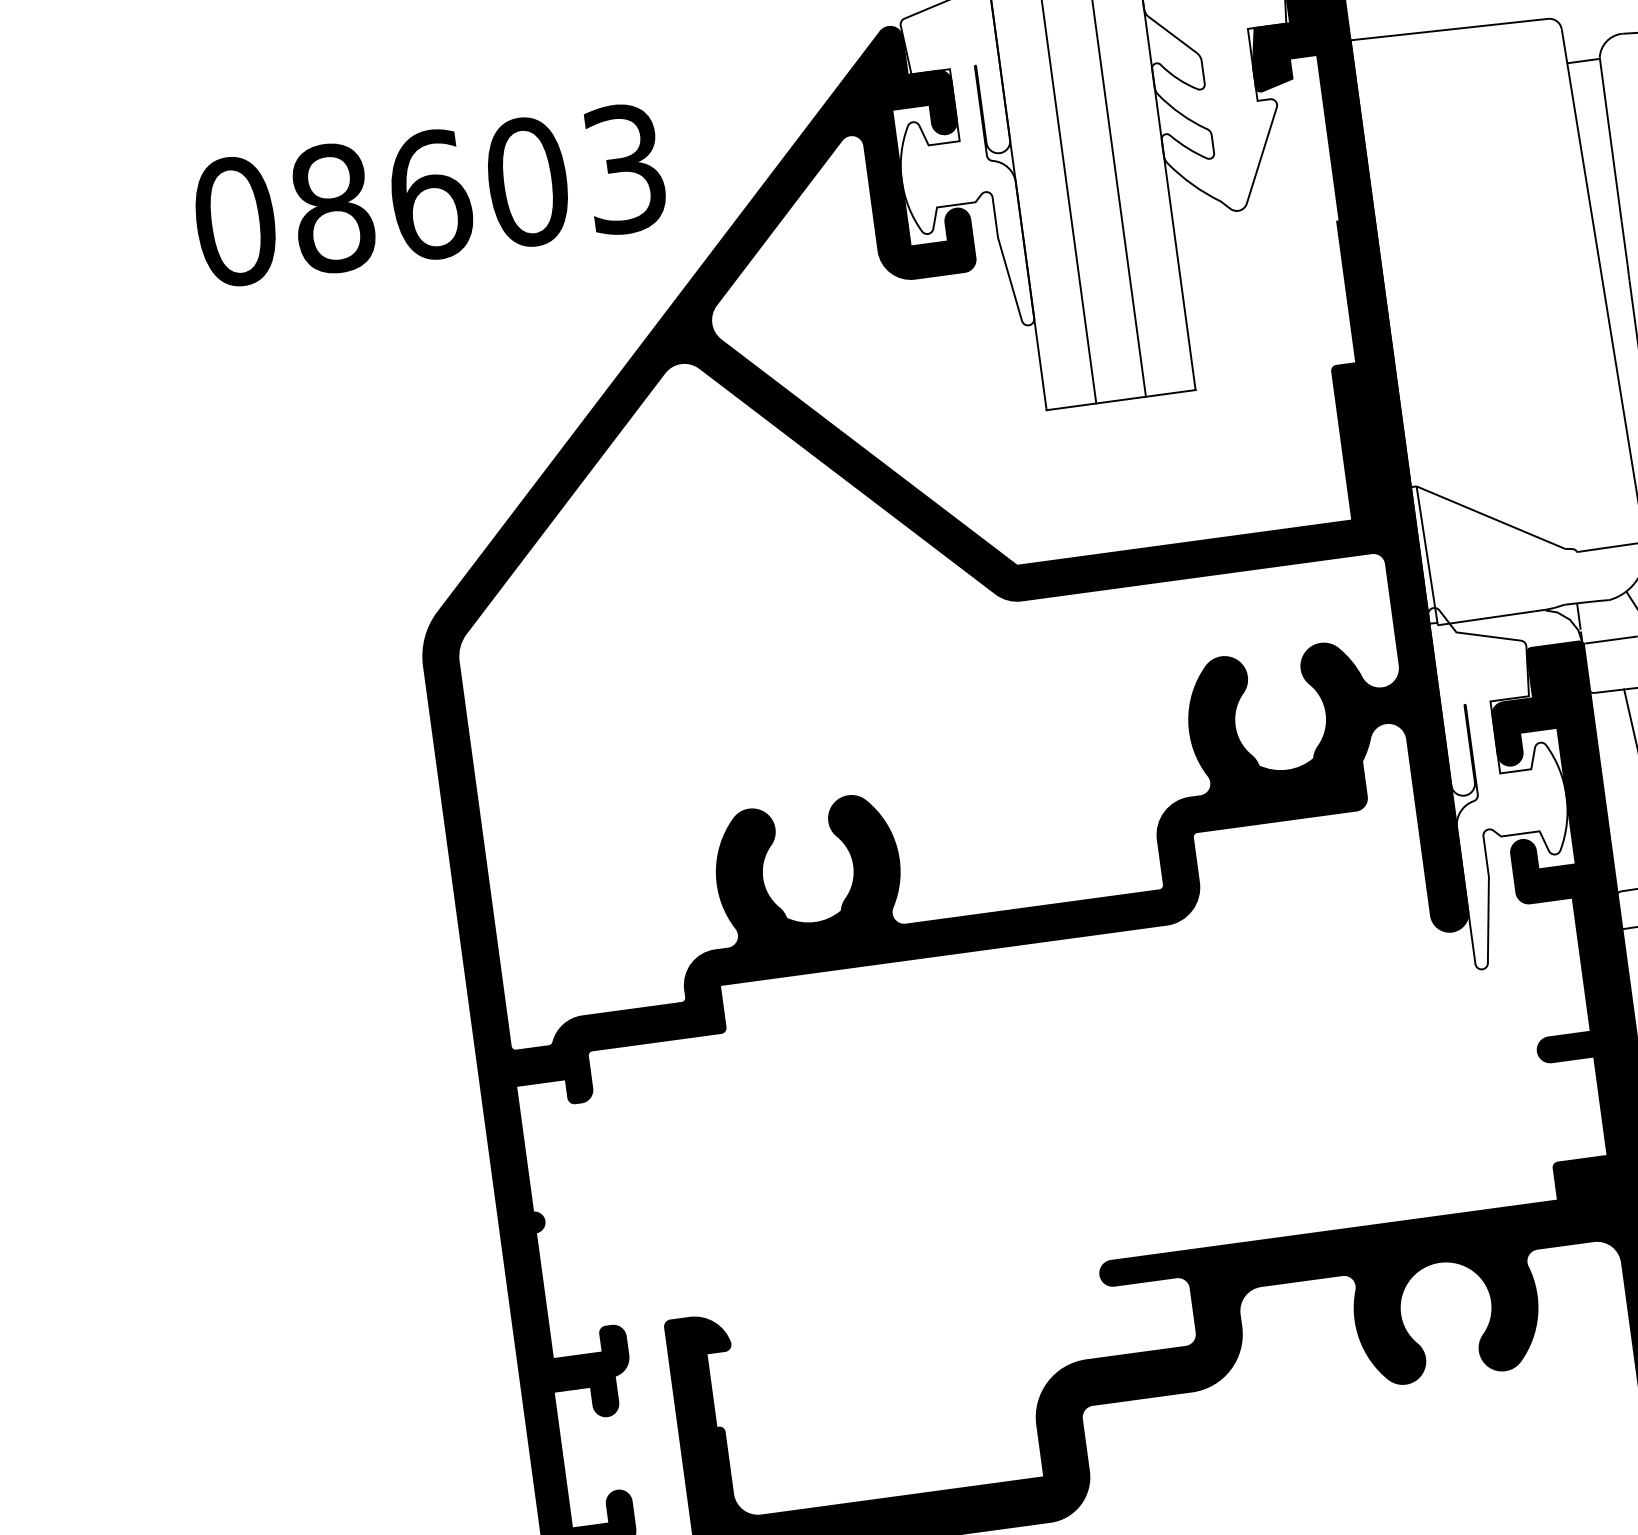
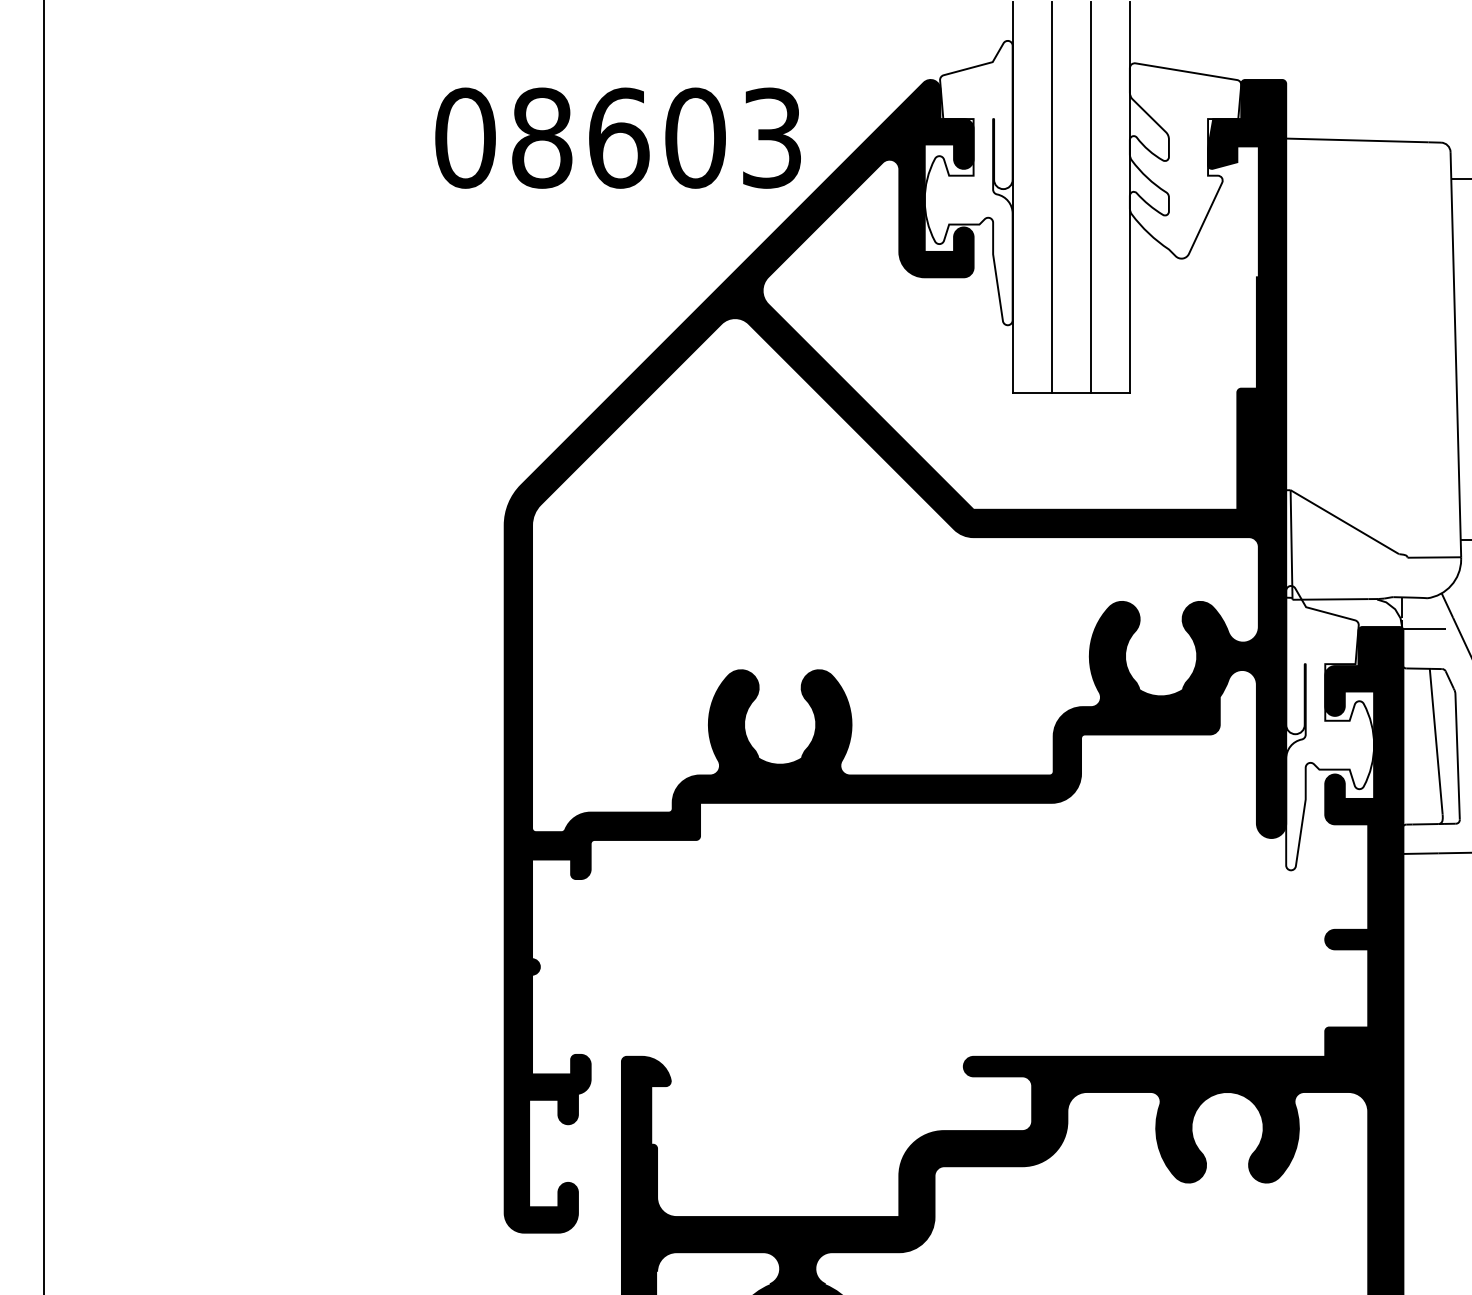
text: (428, 194) -> (617, 137), moved

